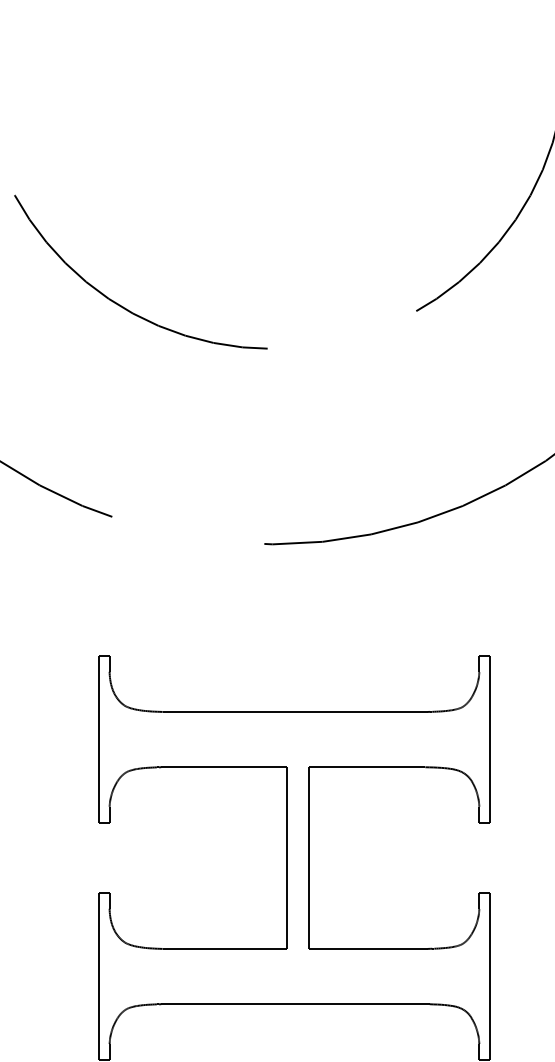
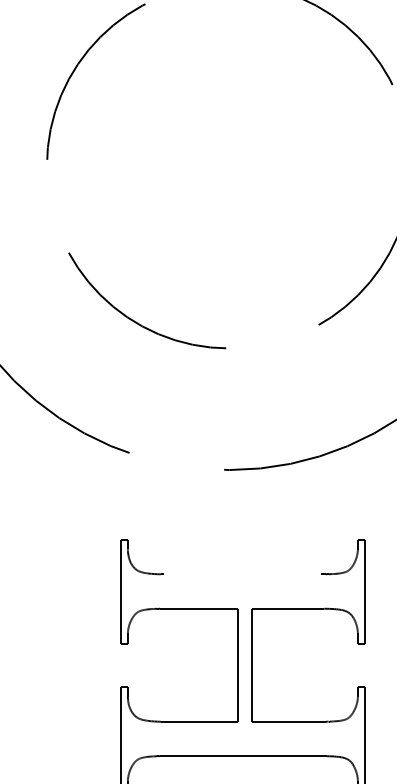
line: (293, 712) -> (242, 574), removed

